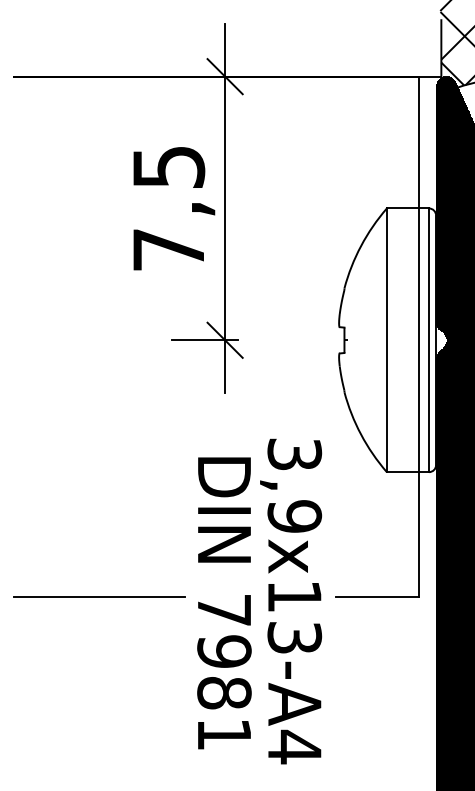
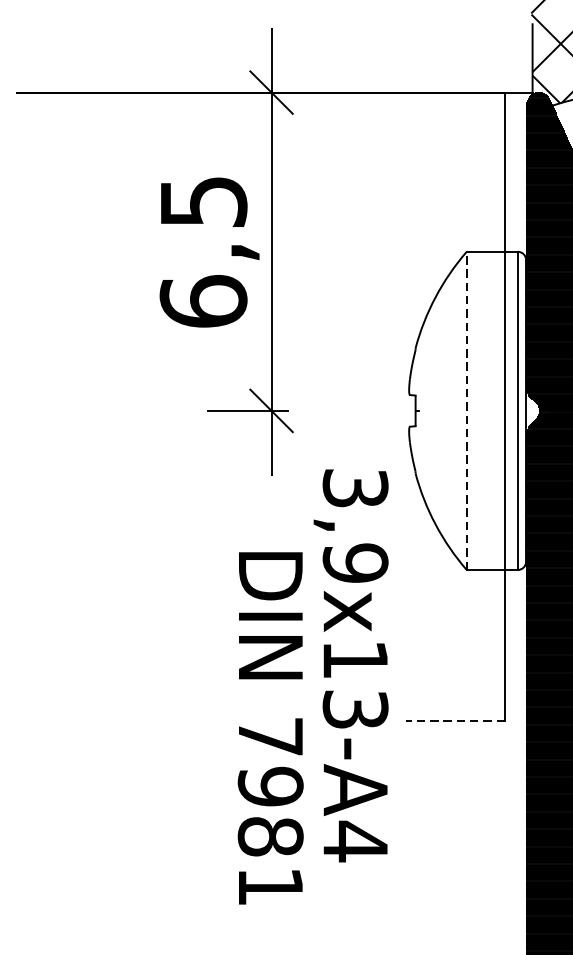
text: (168, 249) -> (203, 301), 7,5 -> 6,5
line: (386, 340) -> (466, 411), solid -> dashed
line: (99, 596) -> (119, 720), removed
line: (376, 596) -> (454, 720), solid -> dashed
text: (291, 601) -> (351, 665), moved

